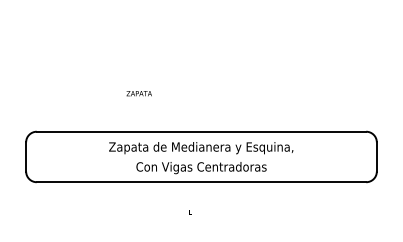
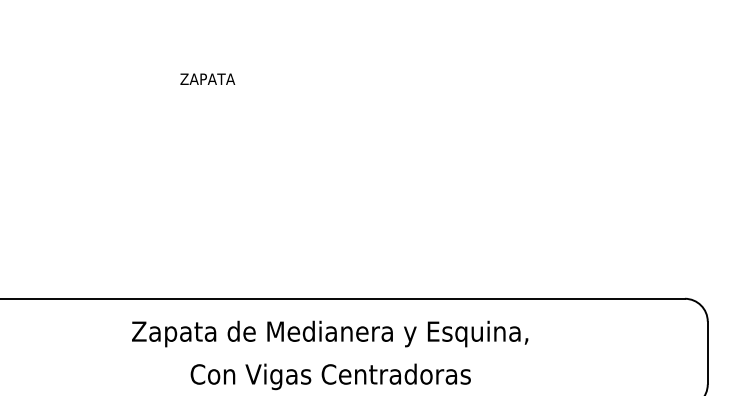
text: (138, 93) -> (206, 78), moved

